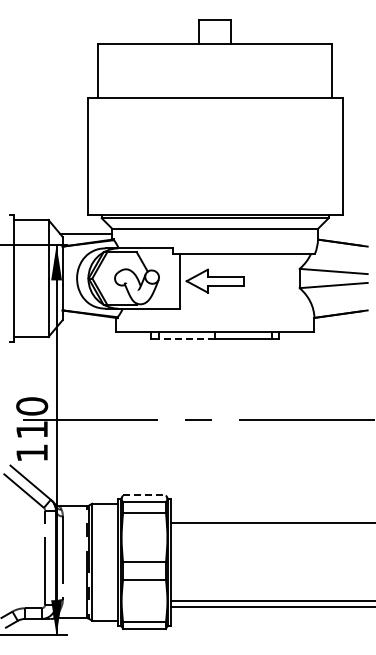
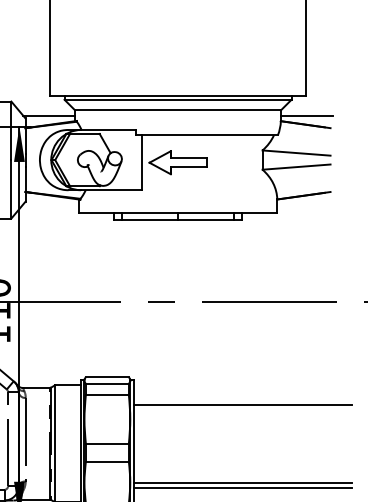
line: (343, 234) -> (306, 116), added
line: (186, 338) -> (149, 220), dashed -> solid
line: (145, 495) -> (108, 377), dashed -> solid

